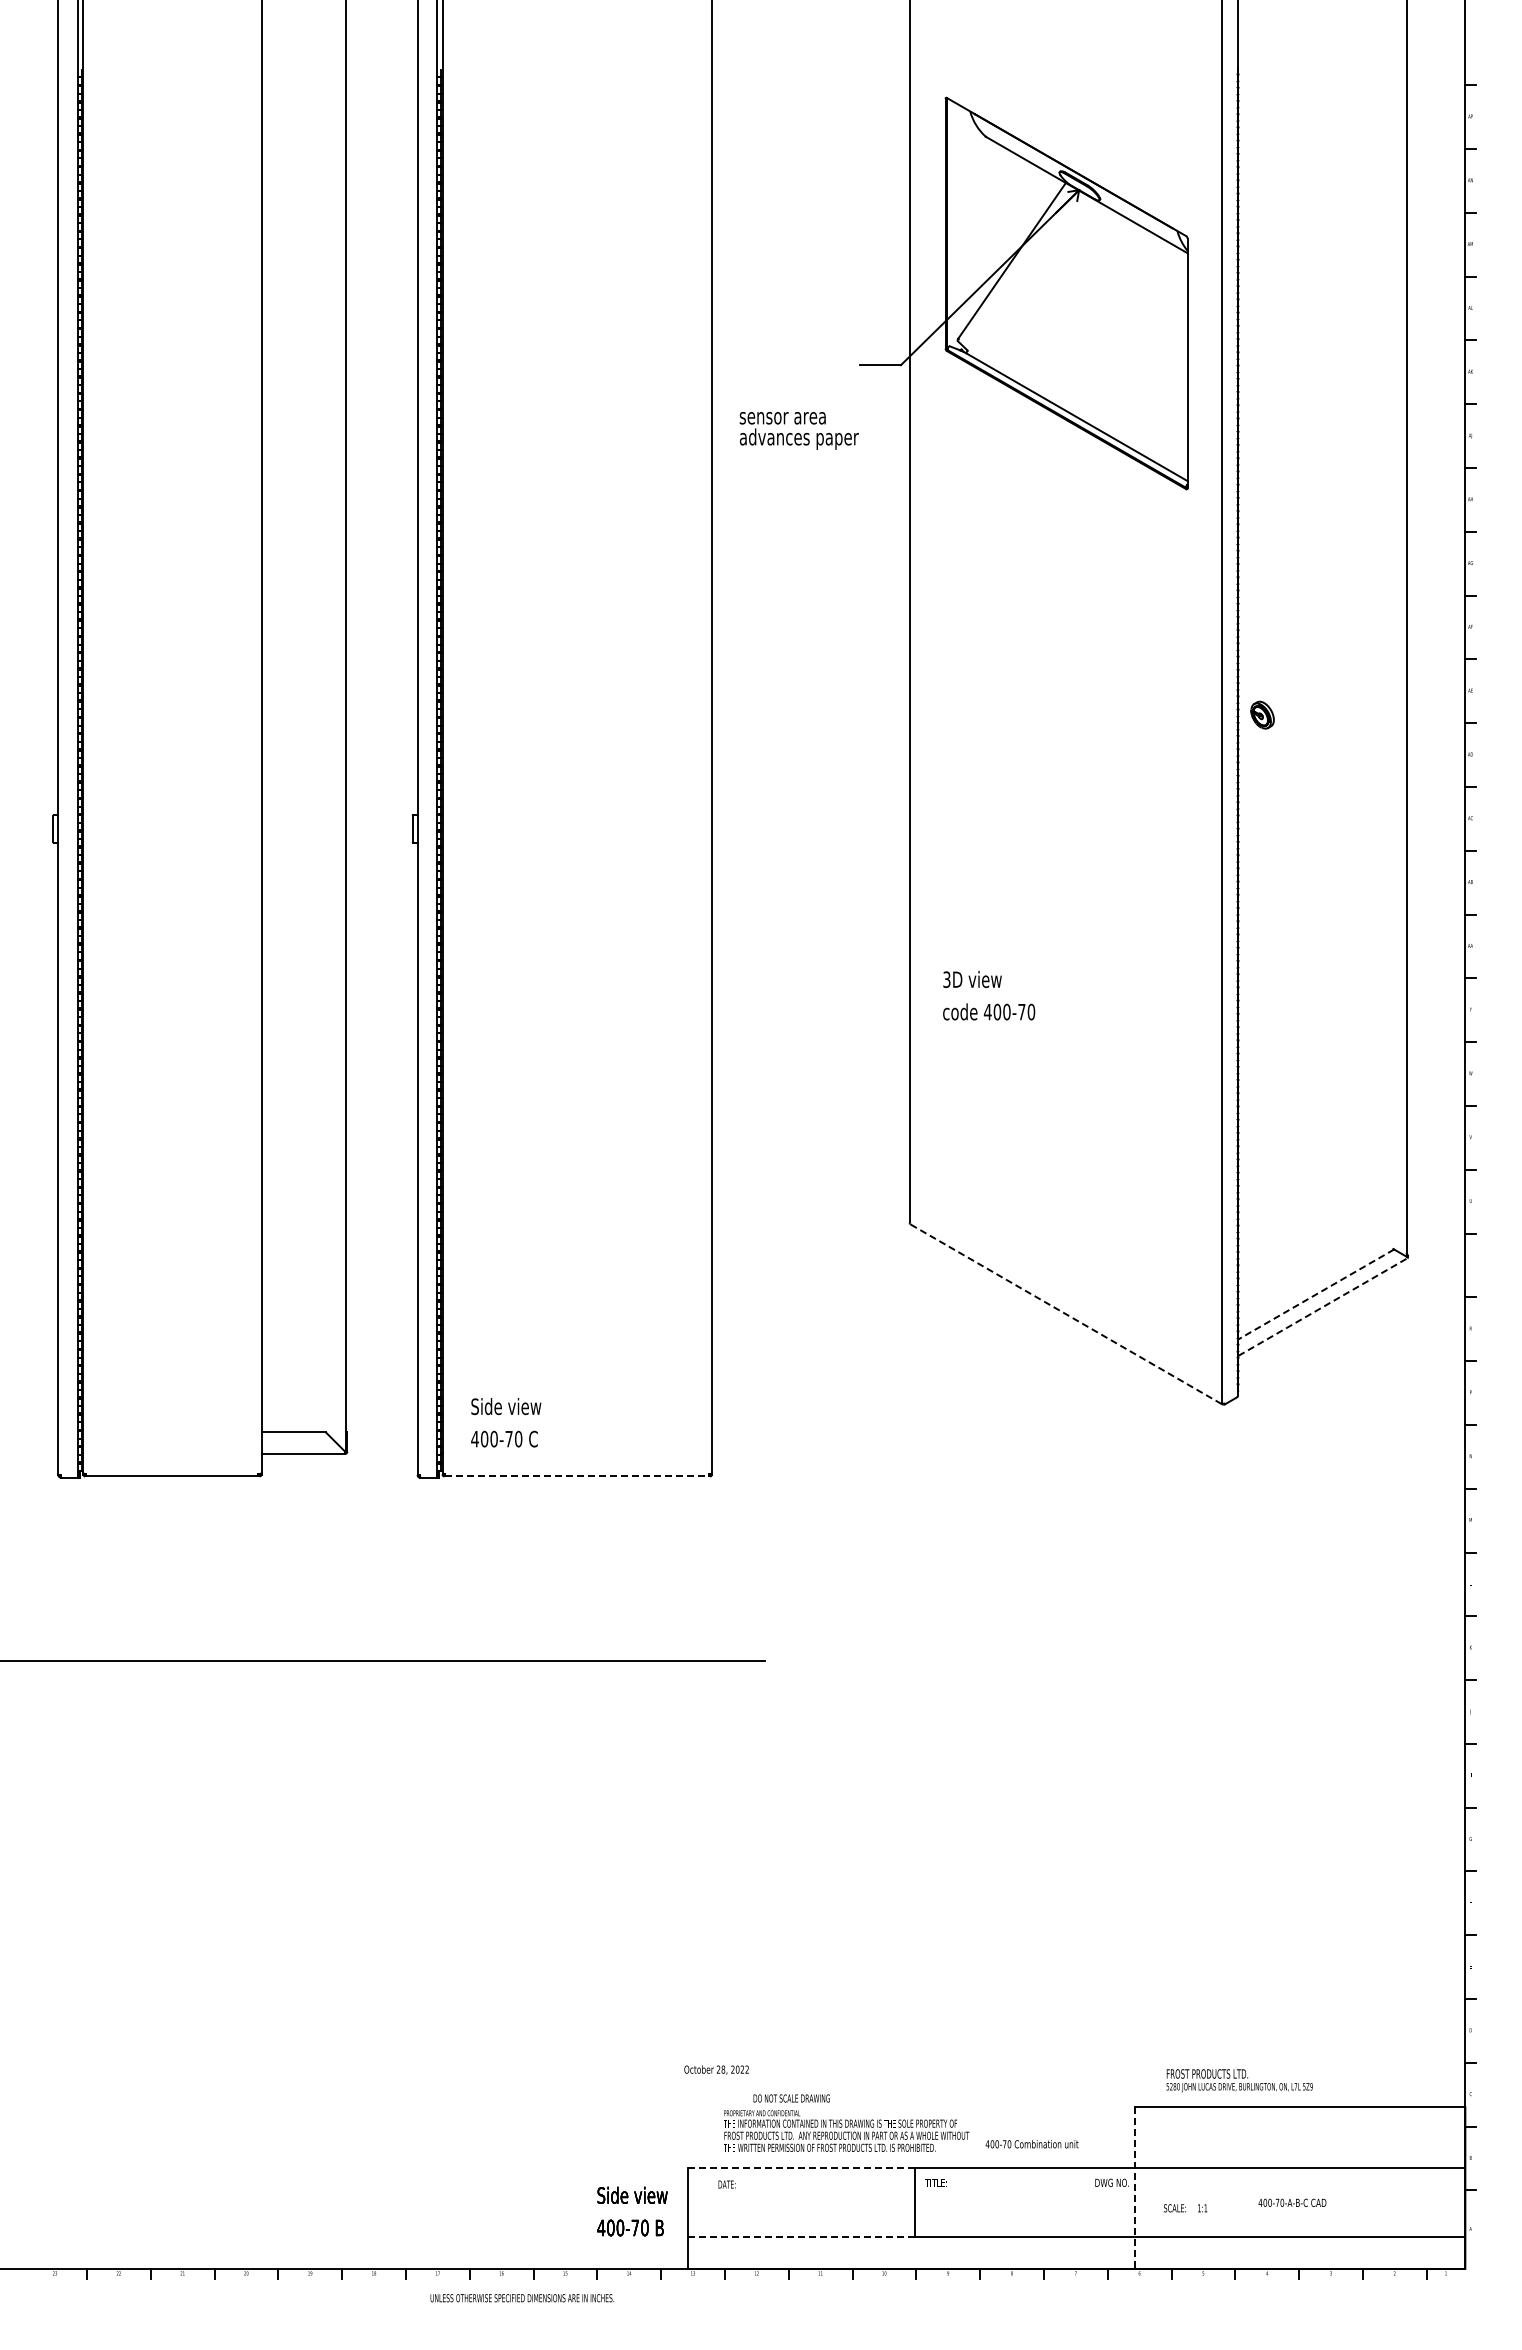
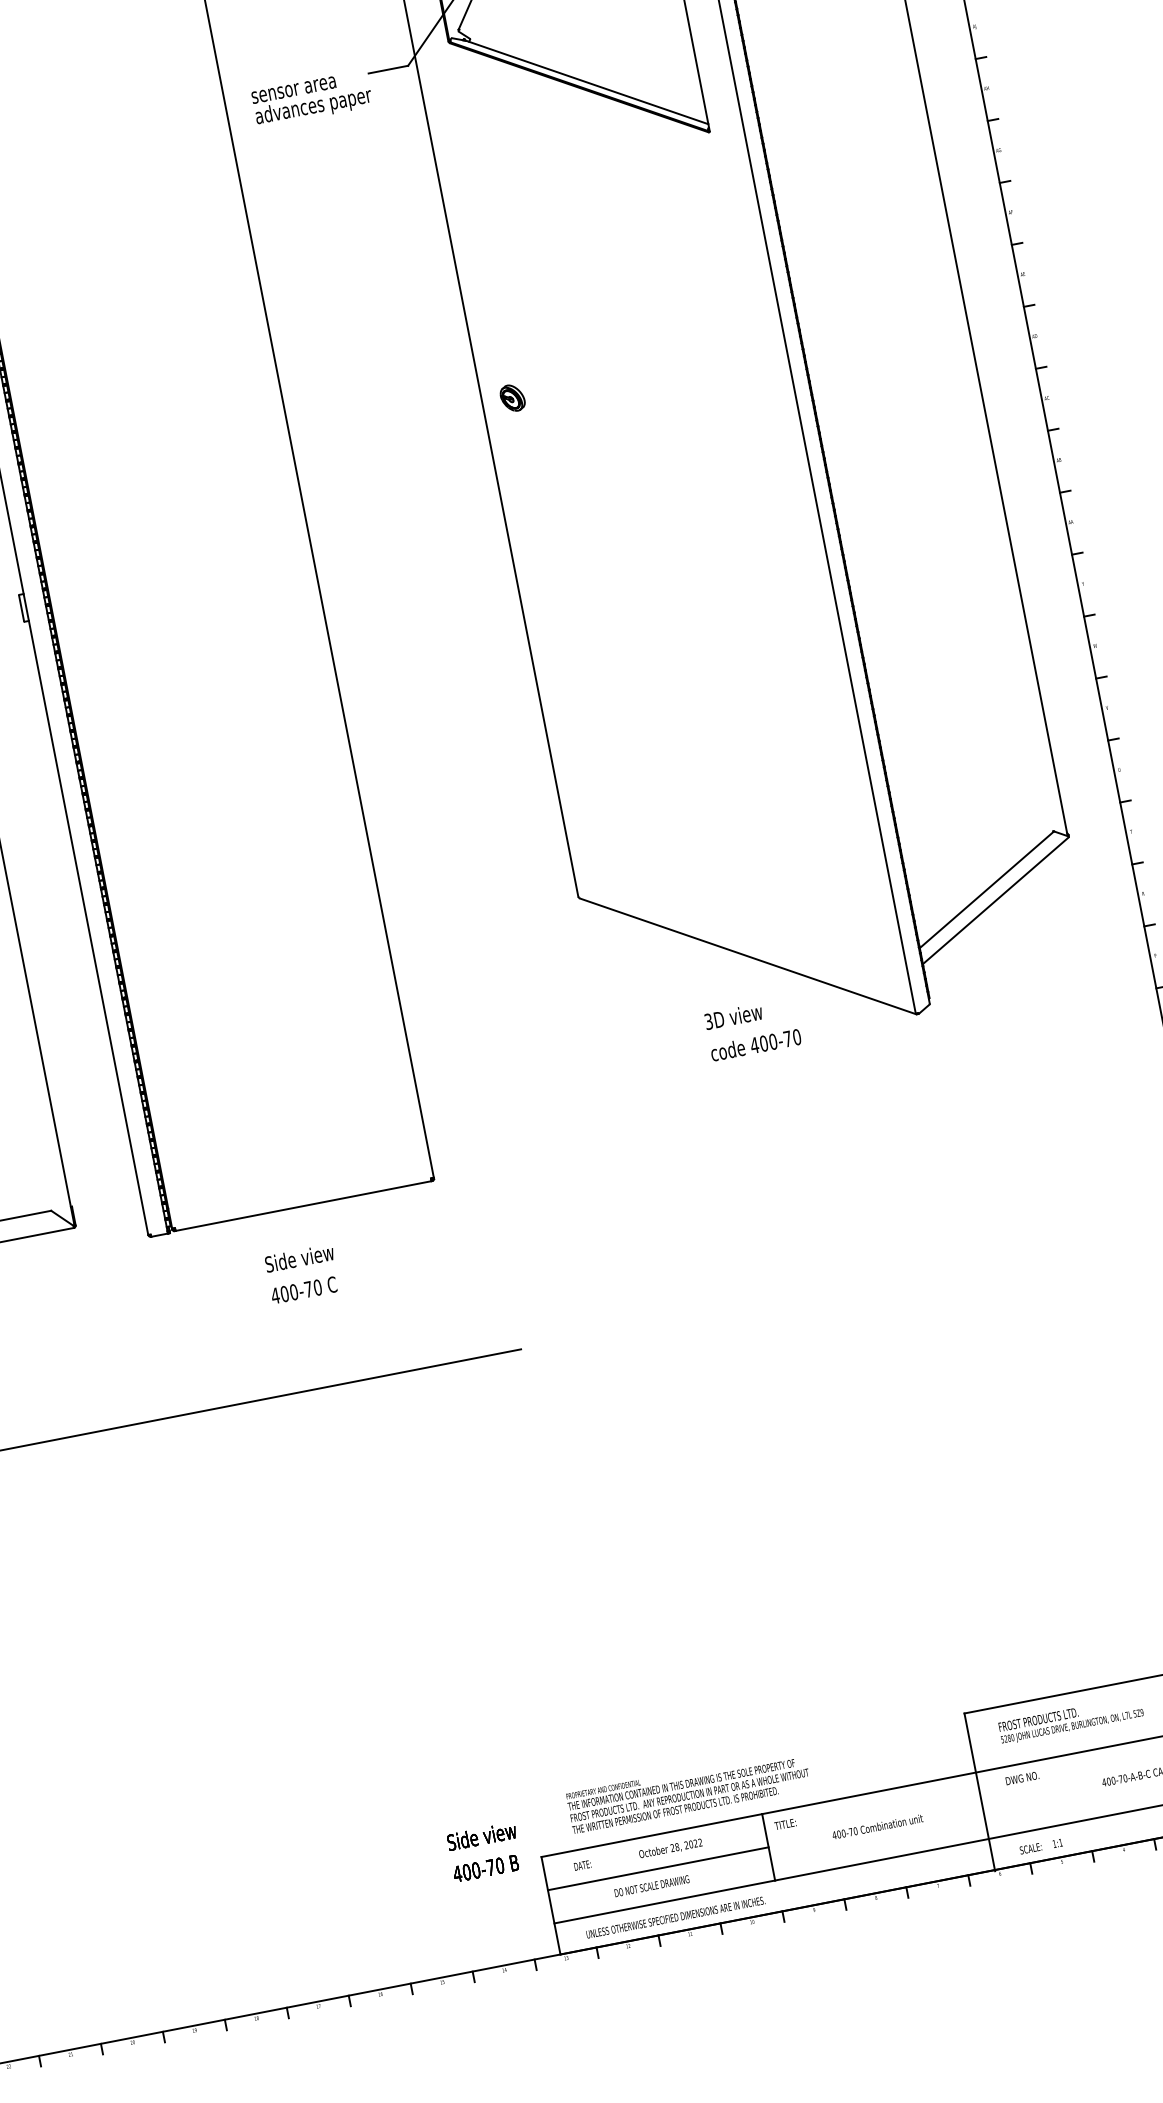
text: (798, 430) -> (311, 99), moved
part: (1262, 714) -> (512, 397), moved
text: (989, 995) -> (753, 1029), moved
line: (1316, 1294) -> (987, 889), dashed -> solid
line: (1322, 1307) -> (995, 901), dashed -> solid
line: (1066, 1314) -> (748, 956), dashed -> solid
text: (506, 1422) -> (302, 1273), moved
line: (577, 1476) -> (303, 1206), dashed -> solid
text: (716, 2069) -> (670, 1848), moved
text: (1239, 2080) -> (1070, 1720), moved
text: (791, 2098) -> (651, 1886), moved
text: (1031, 2144) -> (877, 1827), moved
line: (801, 2168) -> (651, 1835), dashed -> solid
text: (1111, 2182) -> (1021, 1778), moved
line: (1135, 2189) -> (980, 1793), dashed -> solid
line: (801, 2202) -> (658, 1868), added
text: (1185, 2208) -> (1041, 1846), moved
text: (632, 2211) -> (484, 1852), moved
line: (801, 2236) -> (664, 1901), dashed -> solid
text: (522, 2298) -> (675, 1917), moved

